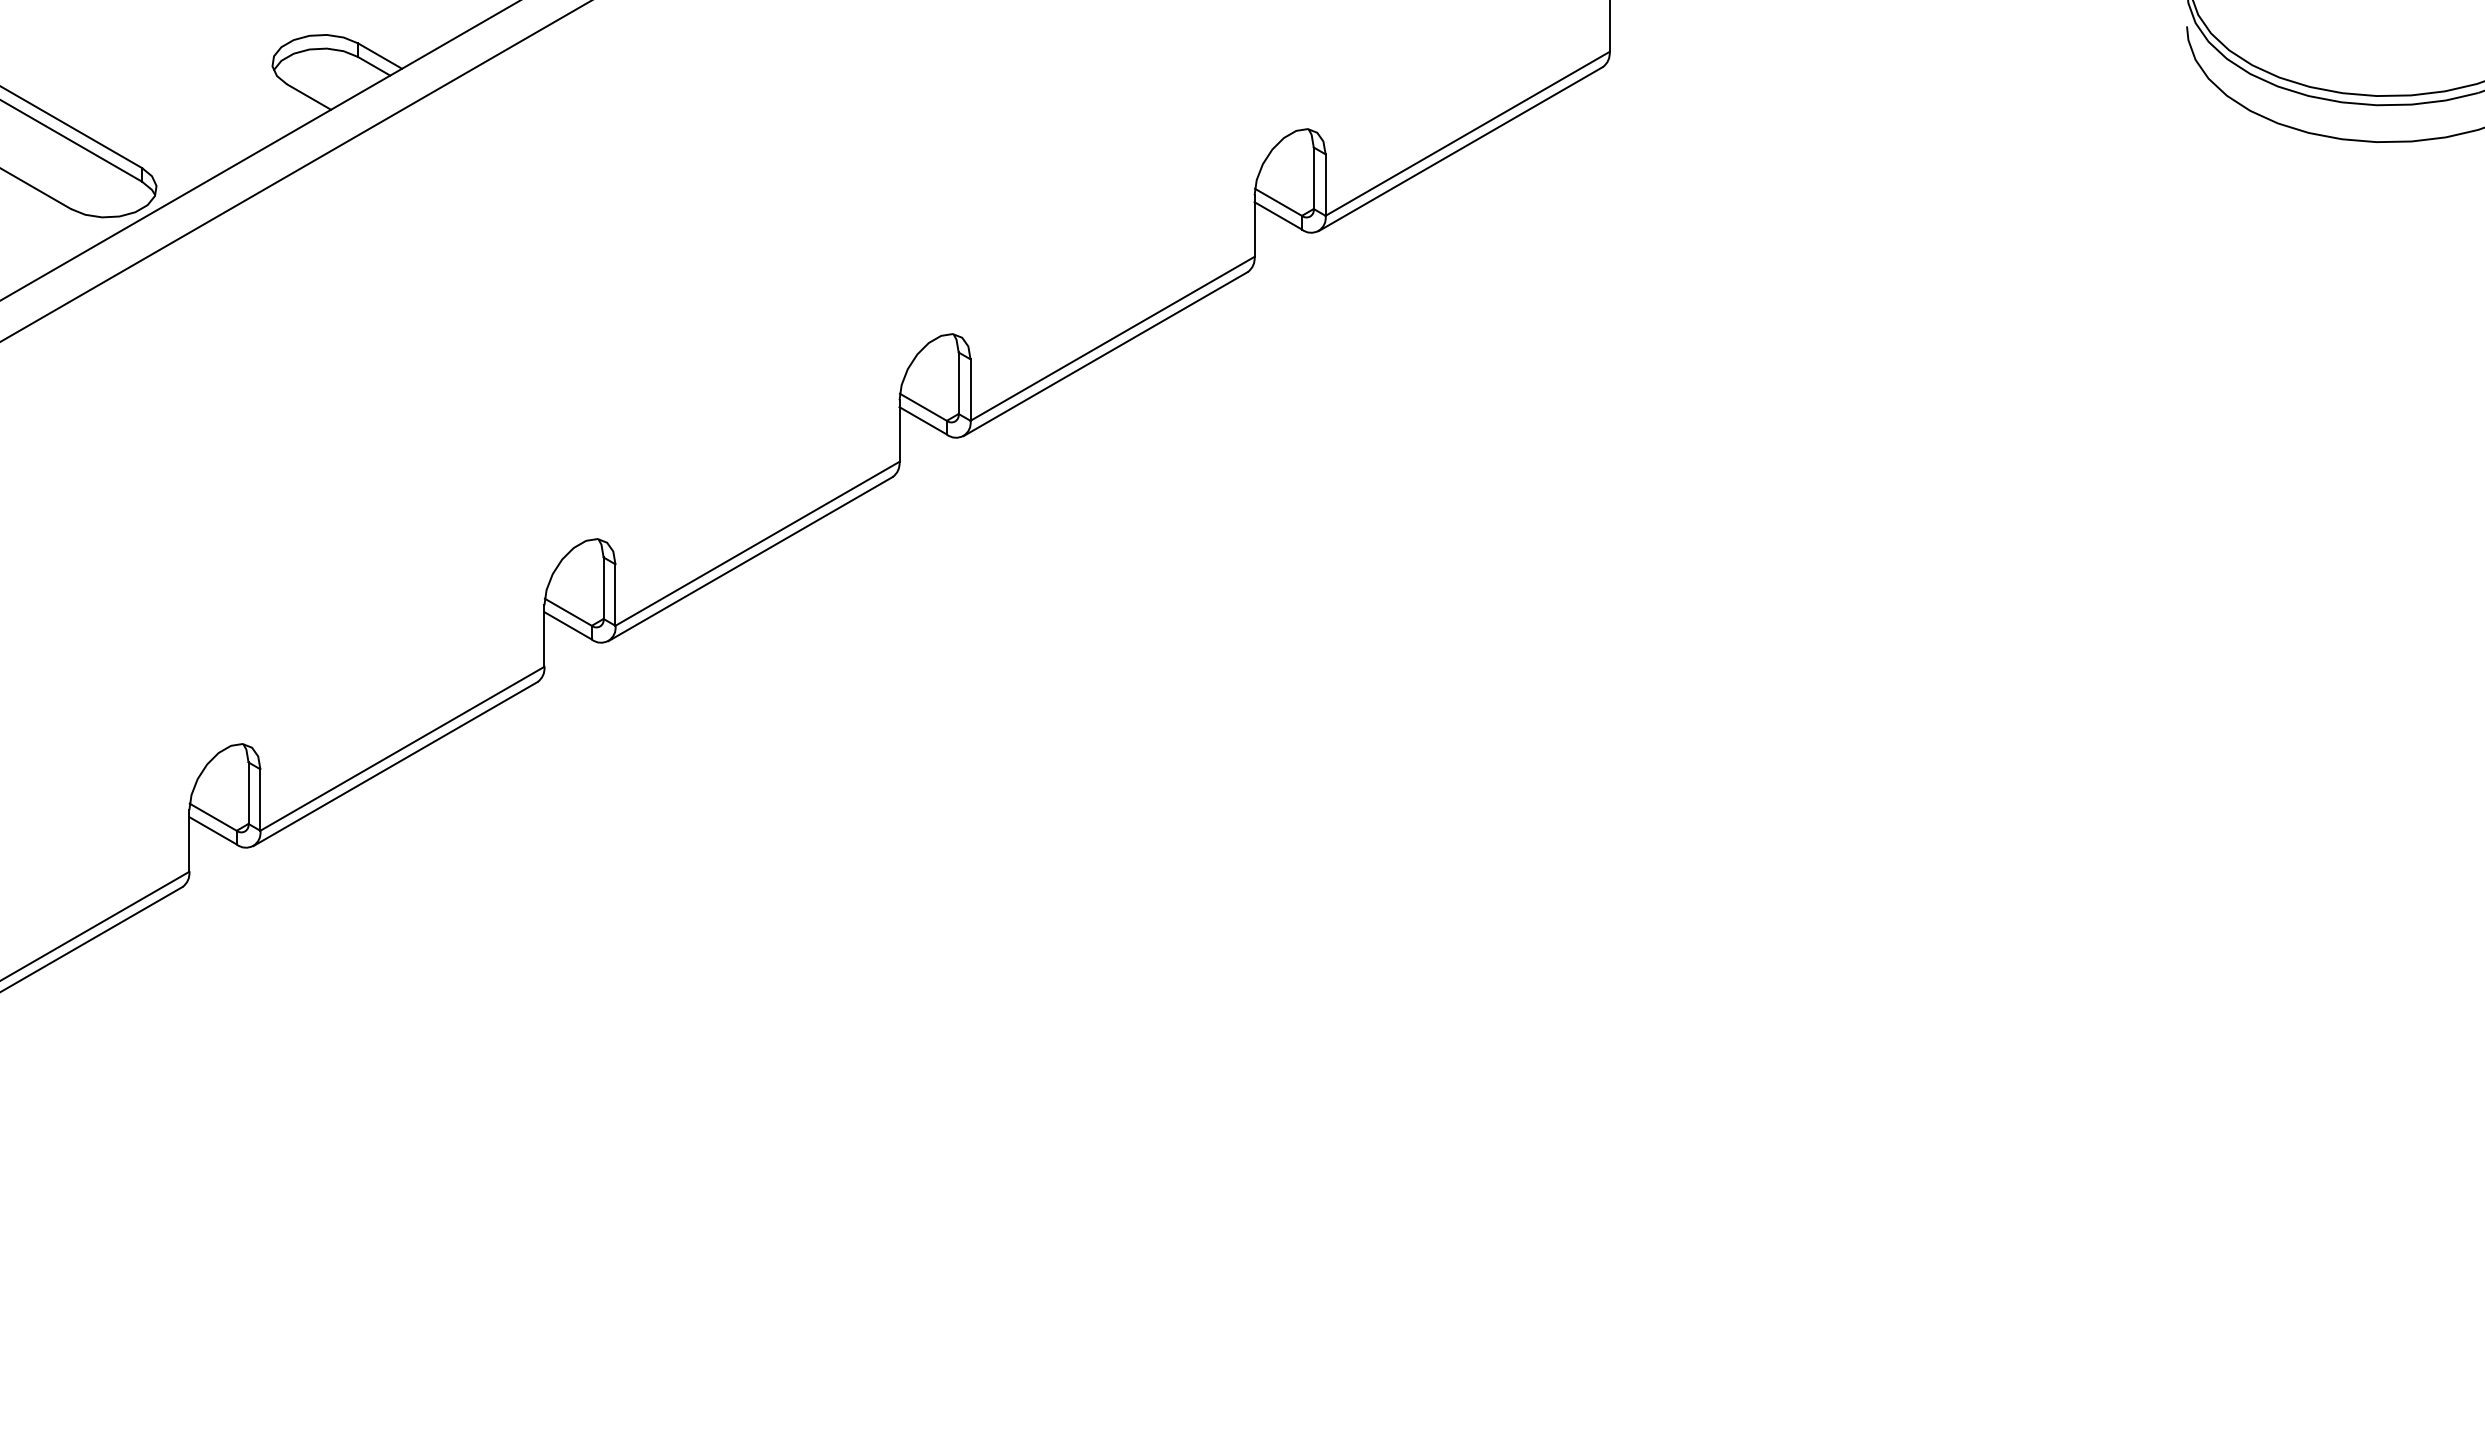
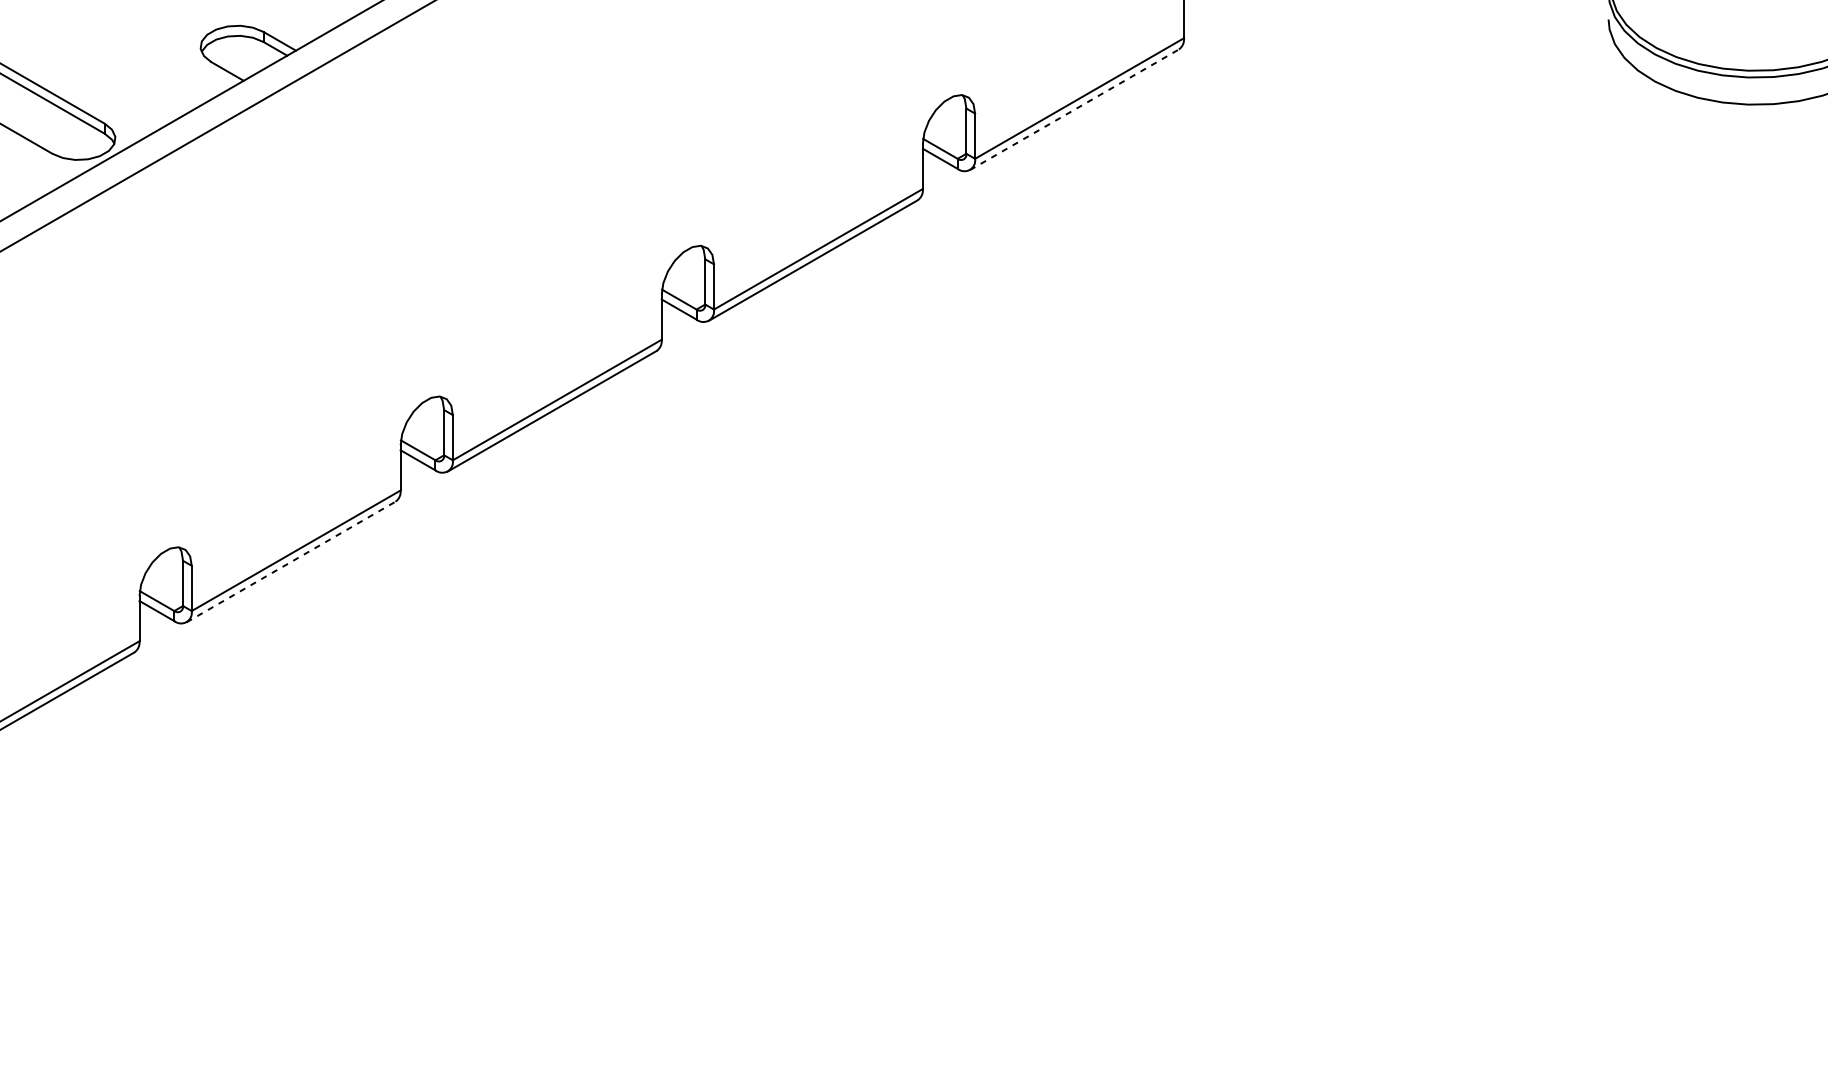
line: (1460, 149) -> (1074, 110), solid -> dashed
line: (395, 764) -> (291, 562), solid -> dashed

